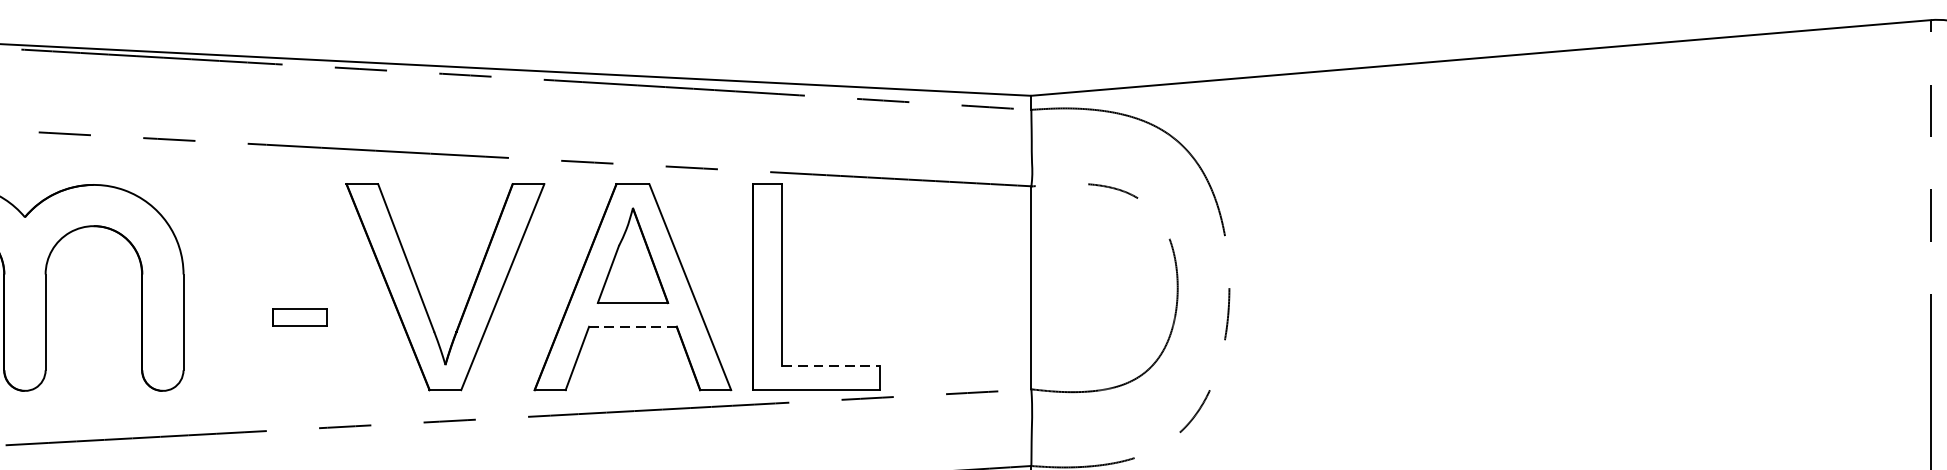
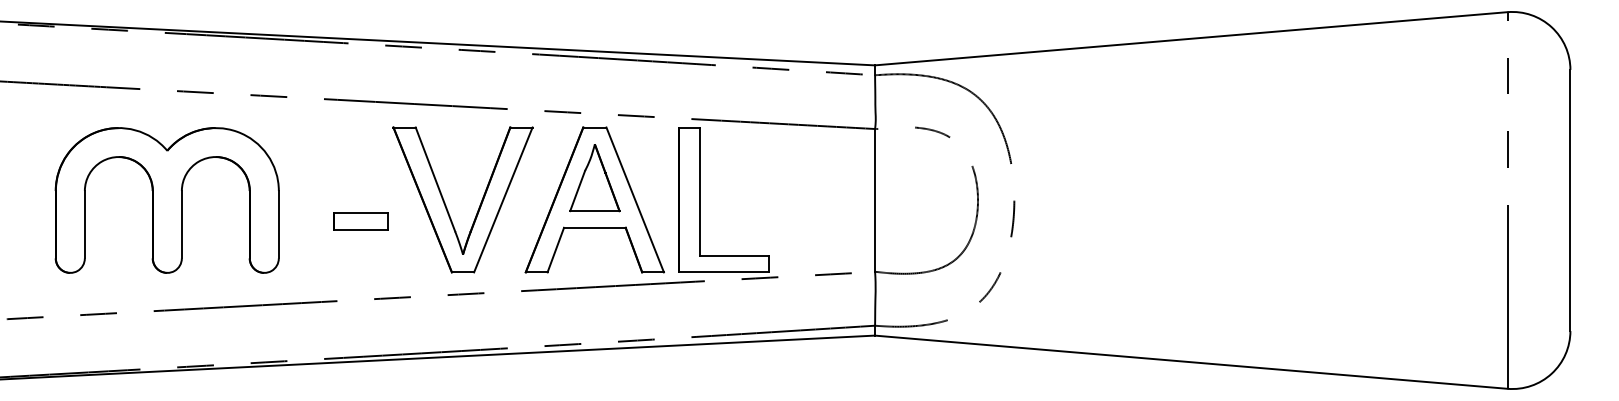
part: (299, 317) -> (360, 221), size x1.43
line: (632, 326) -> (594, 227), dashed -> solid
line: (831, 366) -> (734, 255), dashed -> solid

